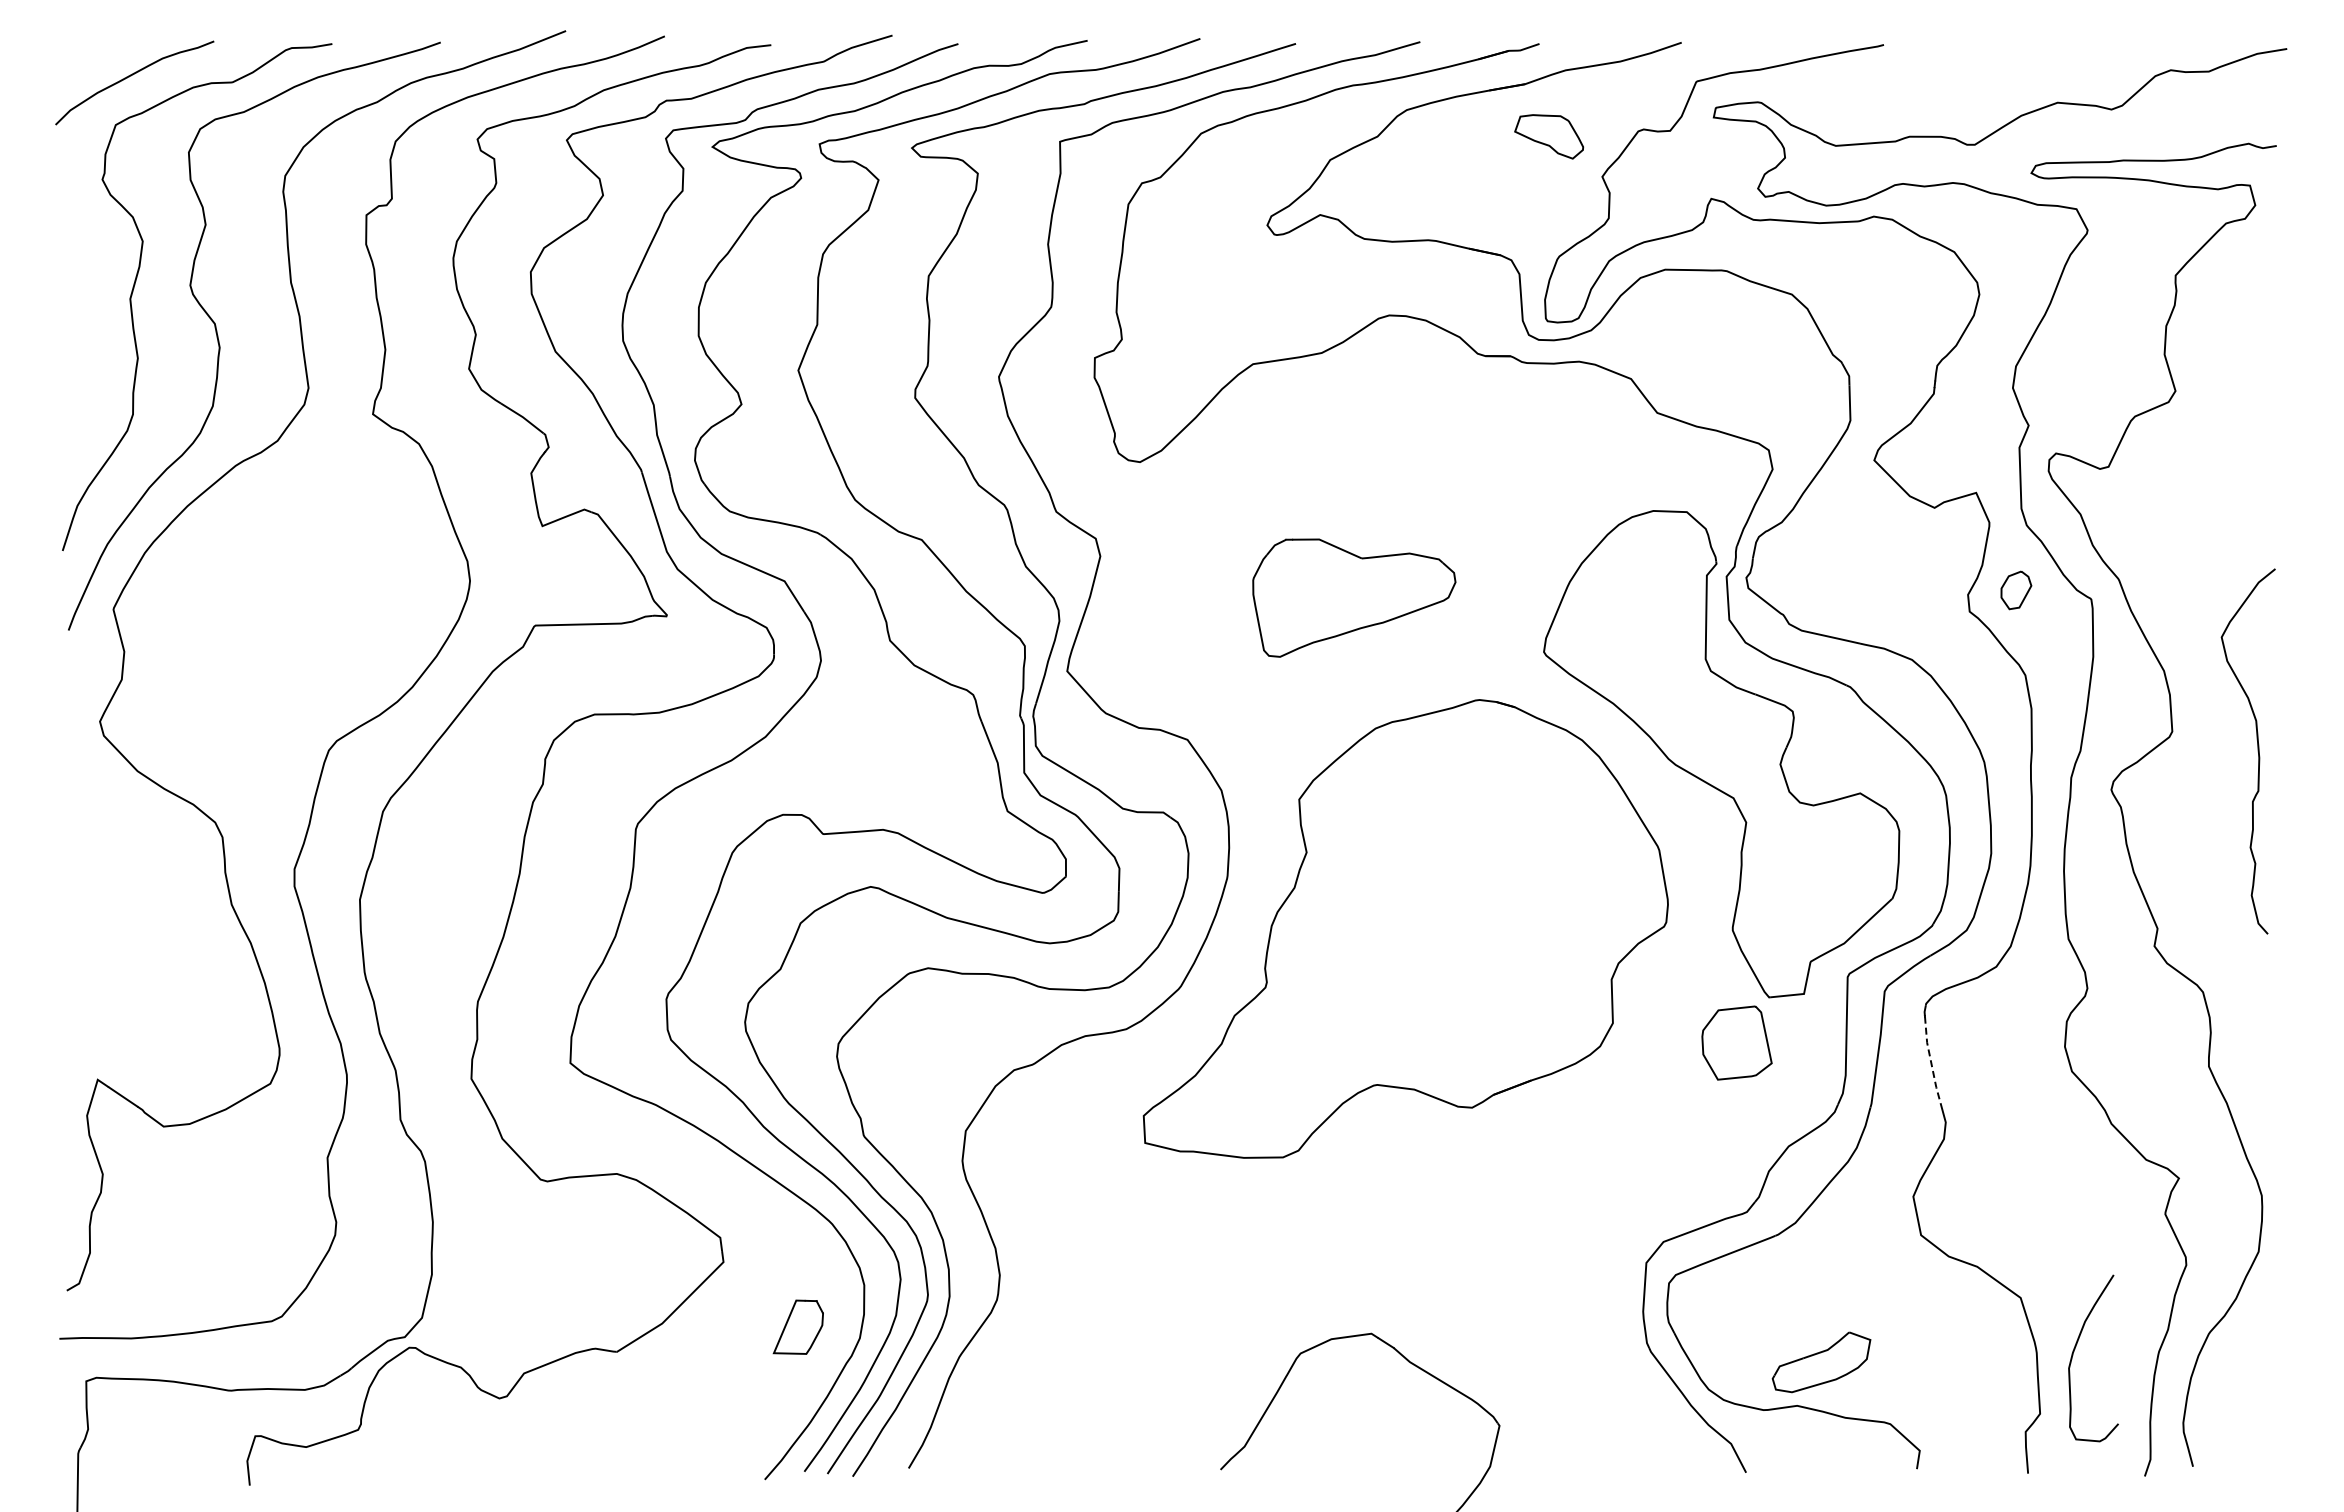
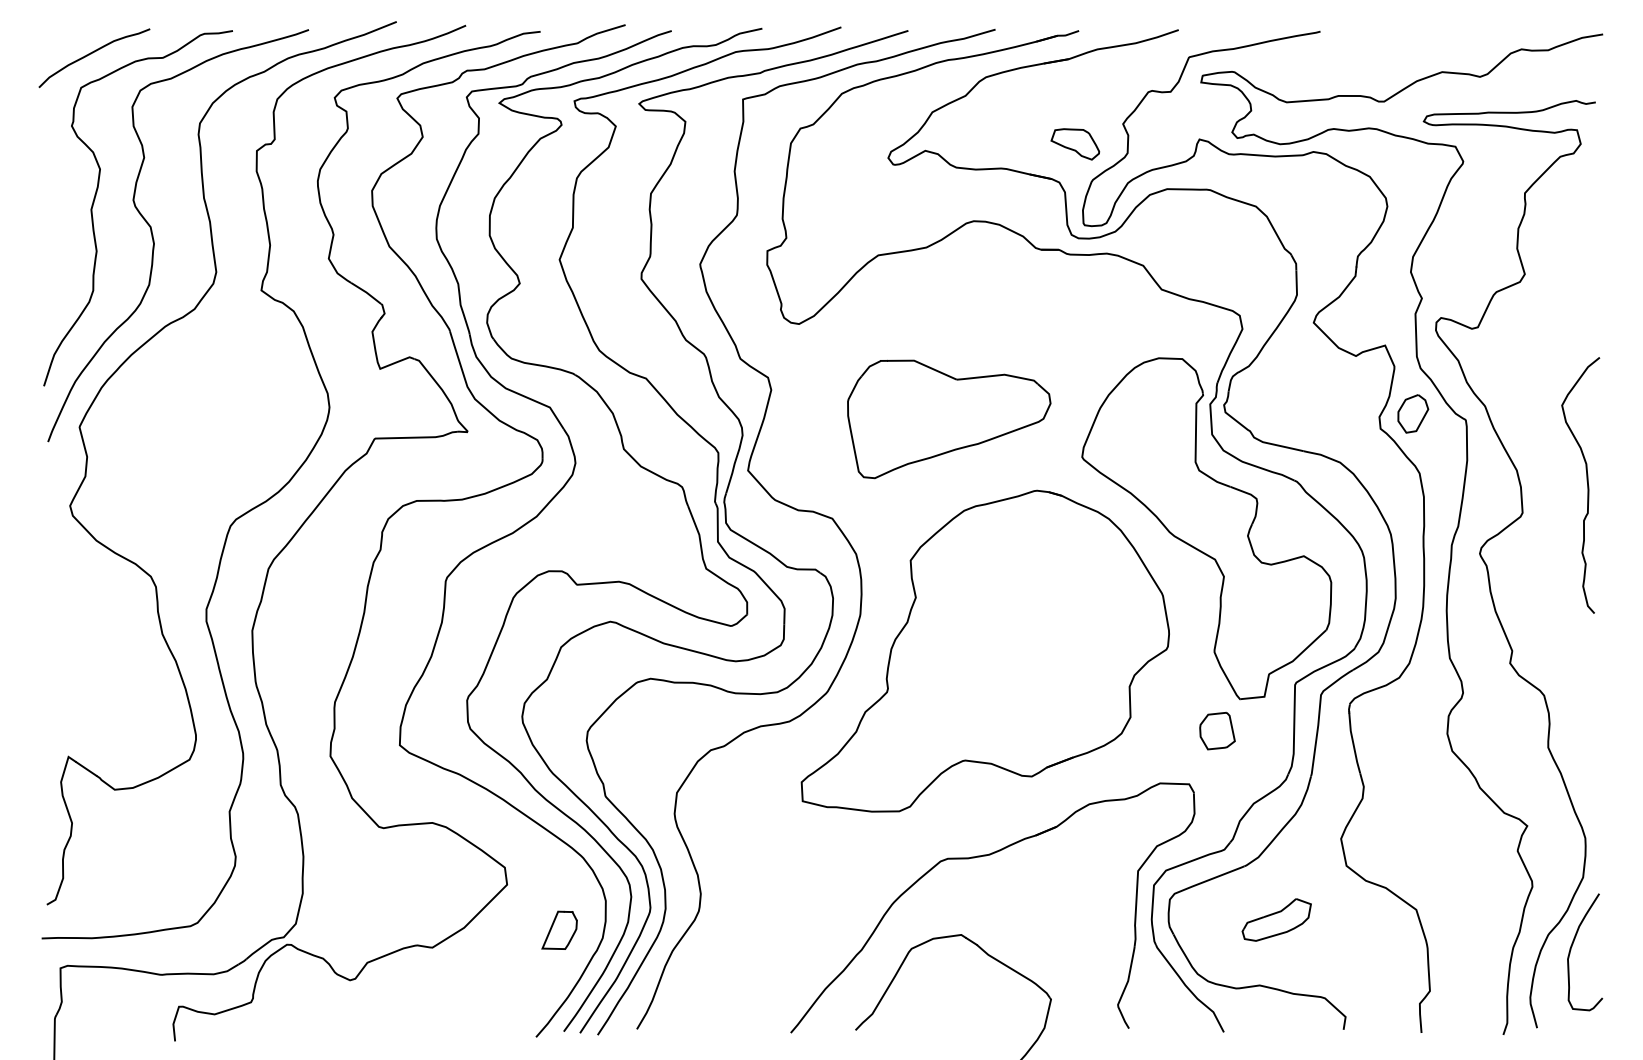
part: (1549, 136) -> (1075, 144), moved
part: (2016, 590) -> (1413, 414), size x1.43
part: (1354, 597) -> (949, 418), size x1.43
curve: (2257, 751) -> (1587, 485), moved
part: (1736, 1042) -> (1217, 730), size x0.71
line: (1930, 1060) -> (1353, 743), dashed -> solid
part: (1406, 1221) -> (985, 856), added
curve: (2075, 1349) -> (1572, 945), moved
part: (1821, 1362) -> (1276, 920), moved

